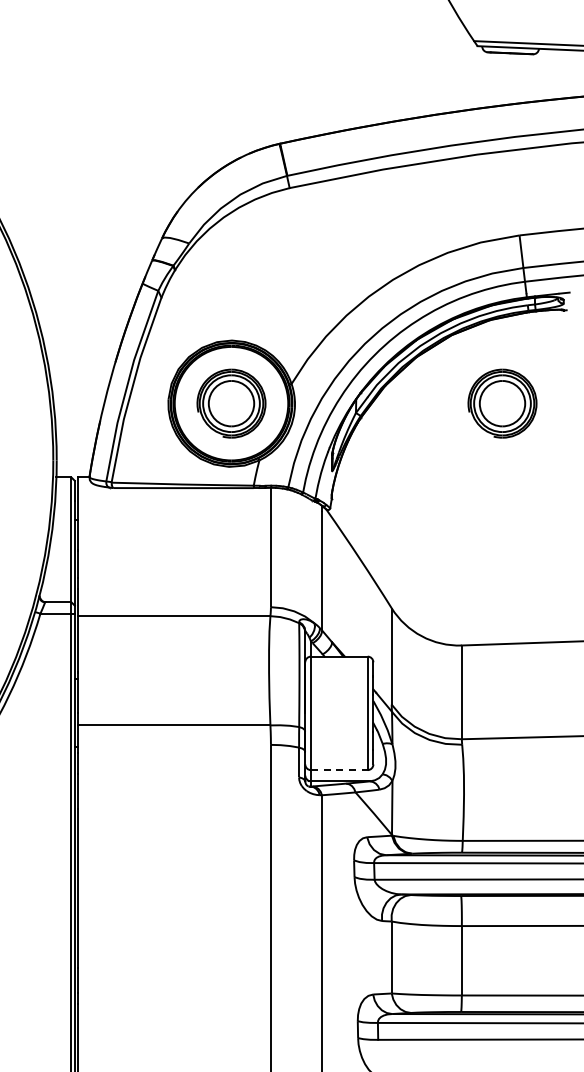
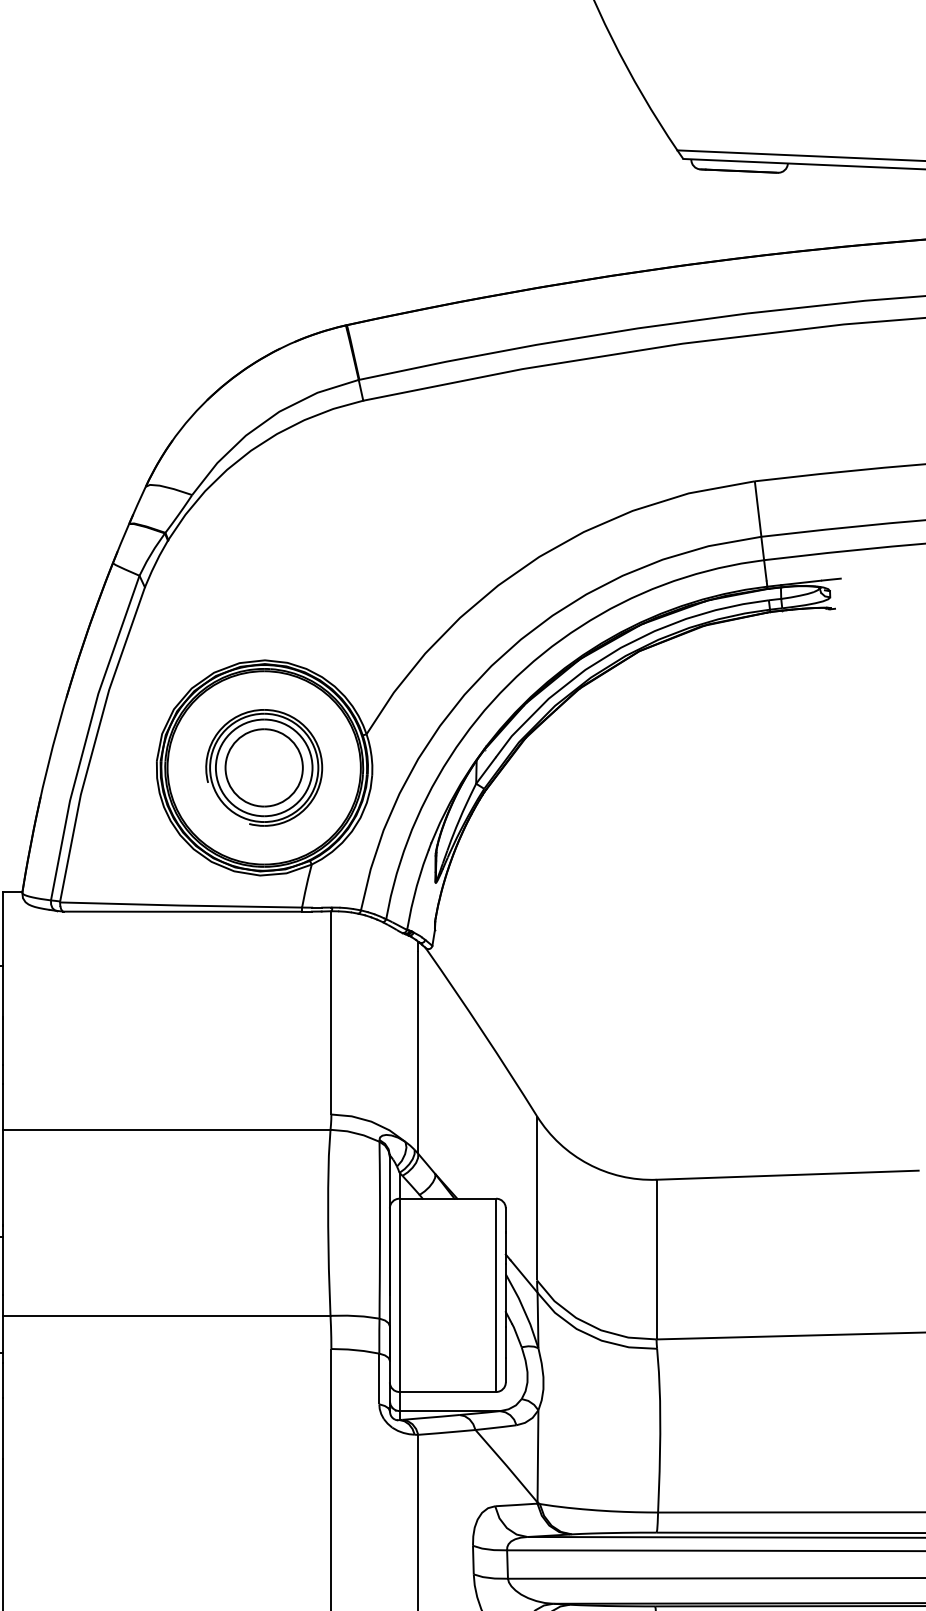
part: (502, 403) -> (725, 767), removed
line: (339, 770) -> (448, 1392), dashed -> solid

